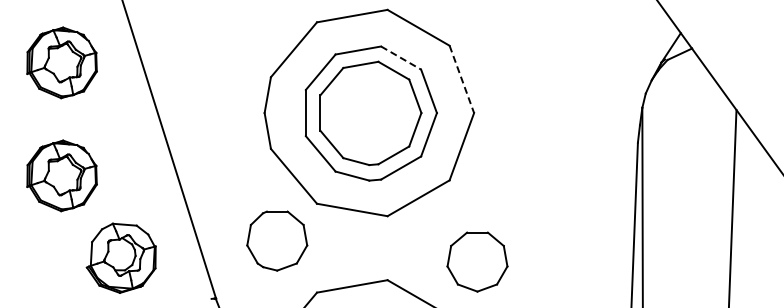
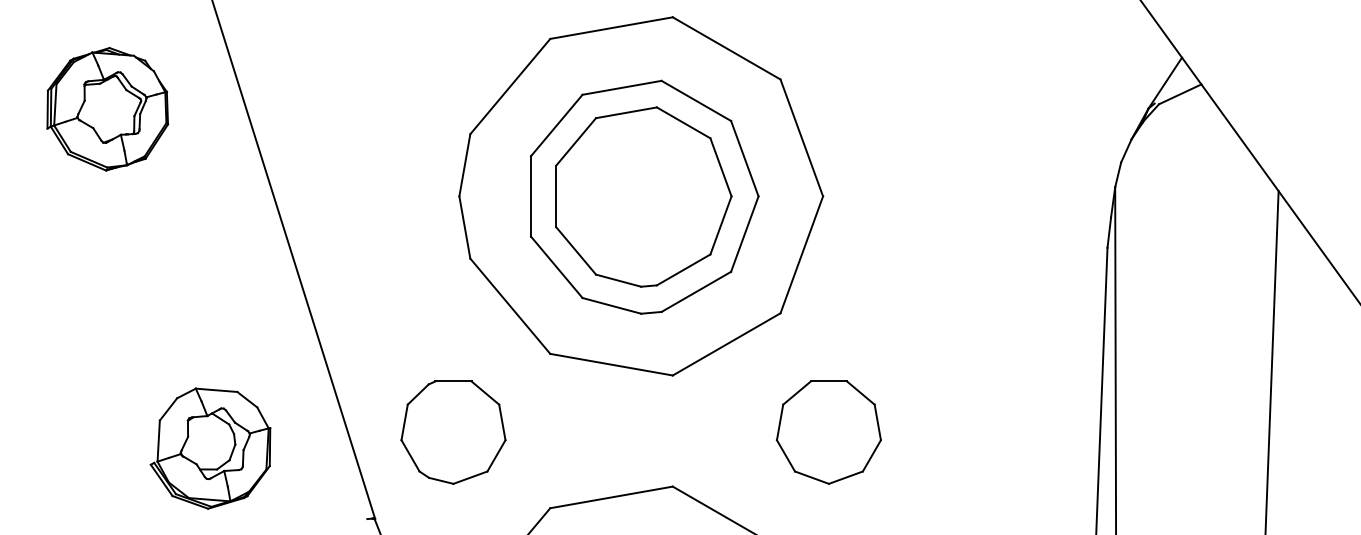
line: (401, 58) -> (696, 101), dashed -> solid
line: (461, 79) -> (801, 138), dashed -> solid
part: (61, 175) -> (106, 304), removed
part: (277, 240) -> (453, 431), moved
part: (477, 261) -> (828, 431), moved

